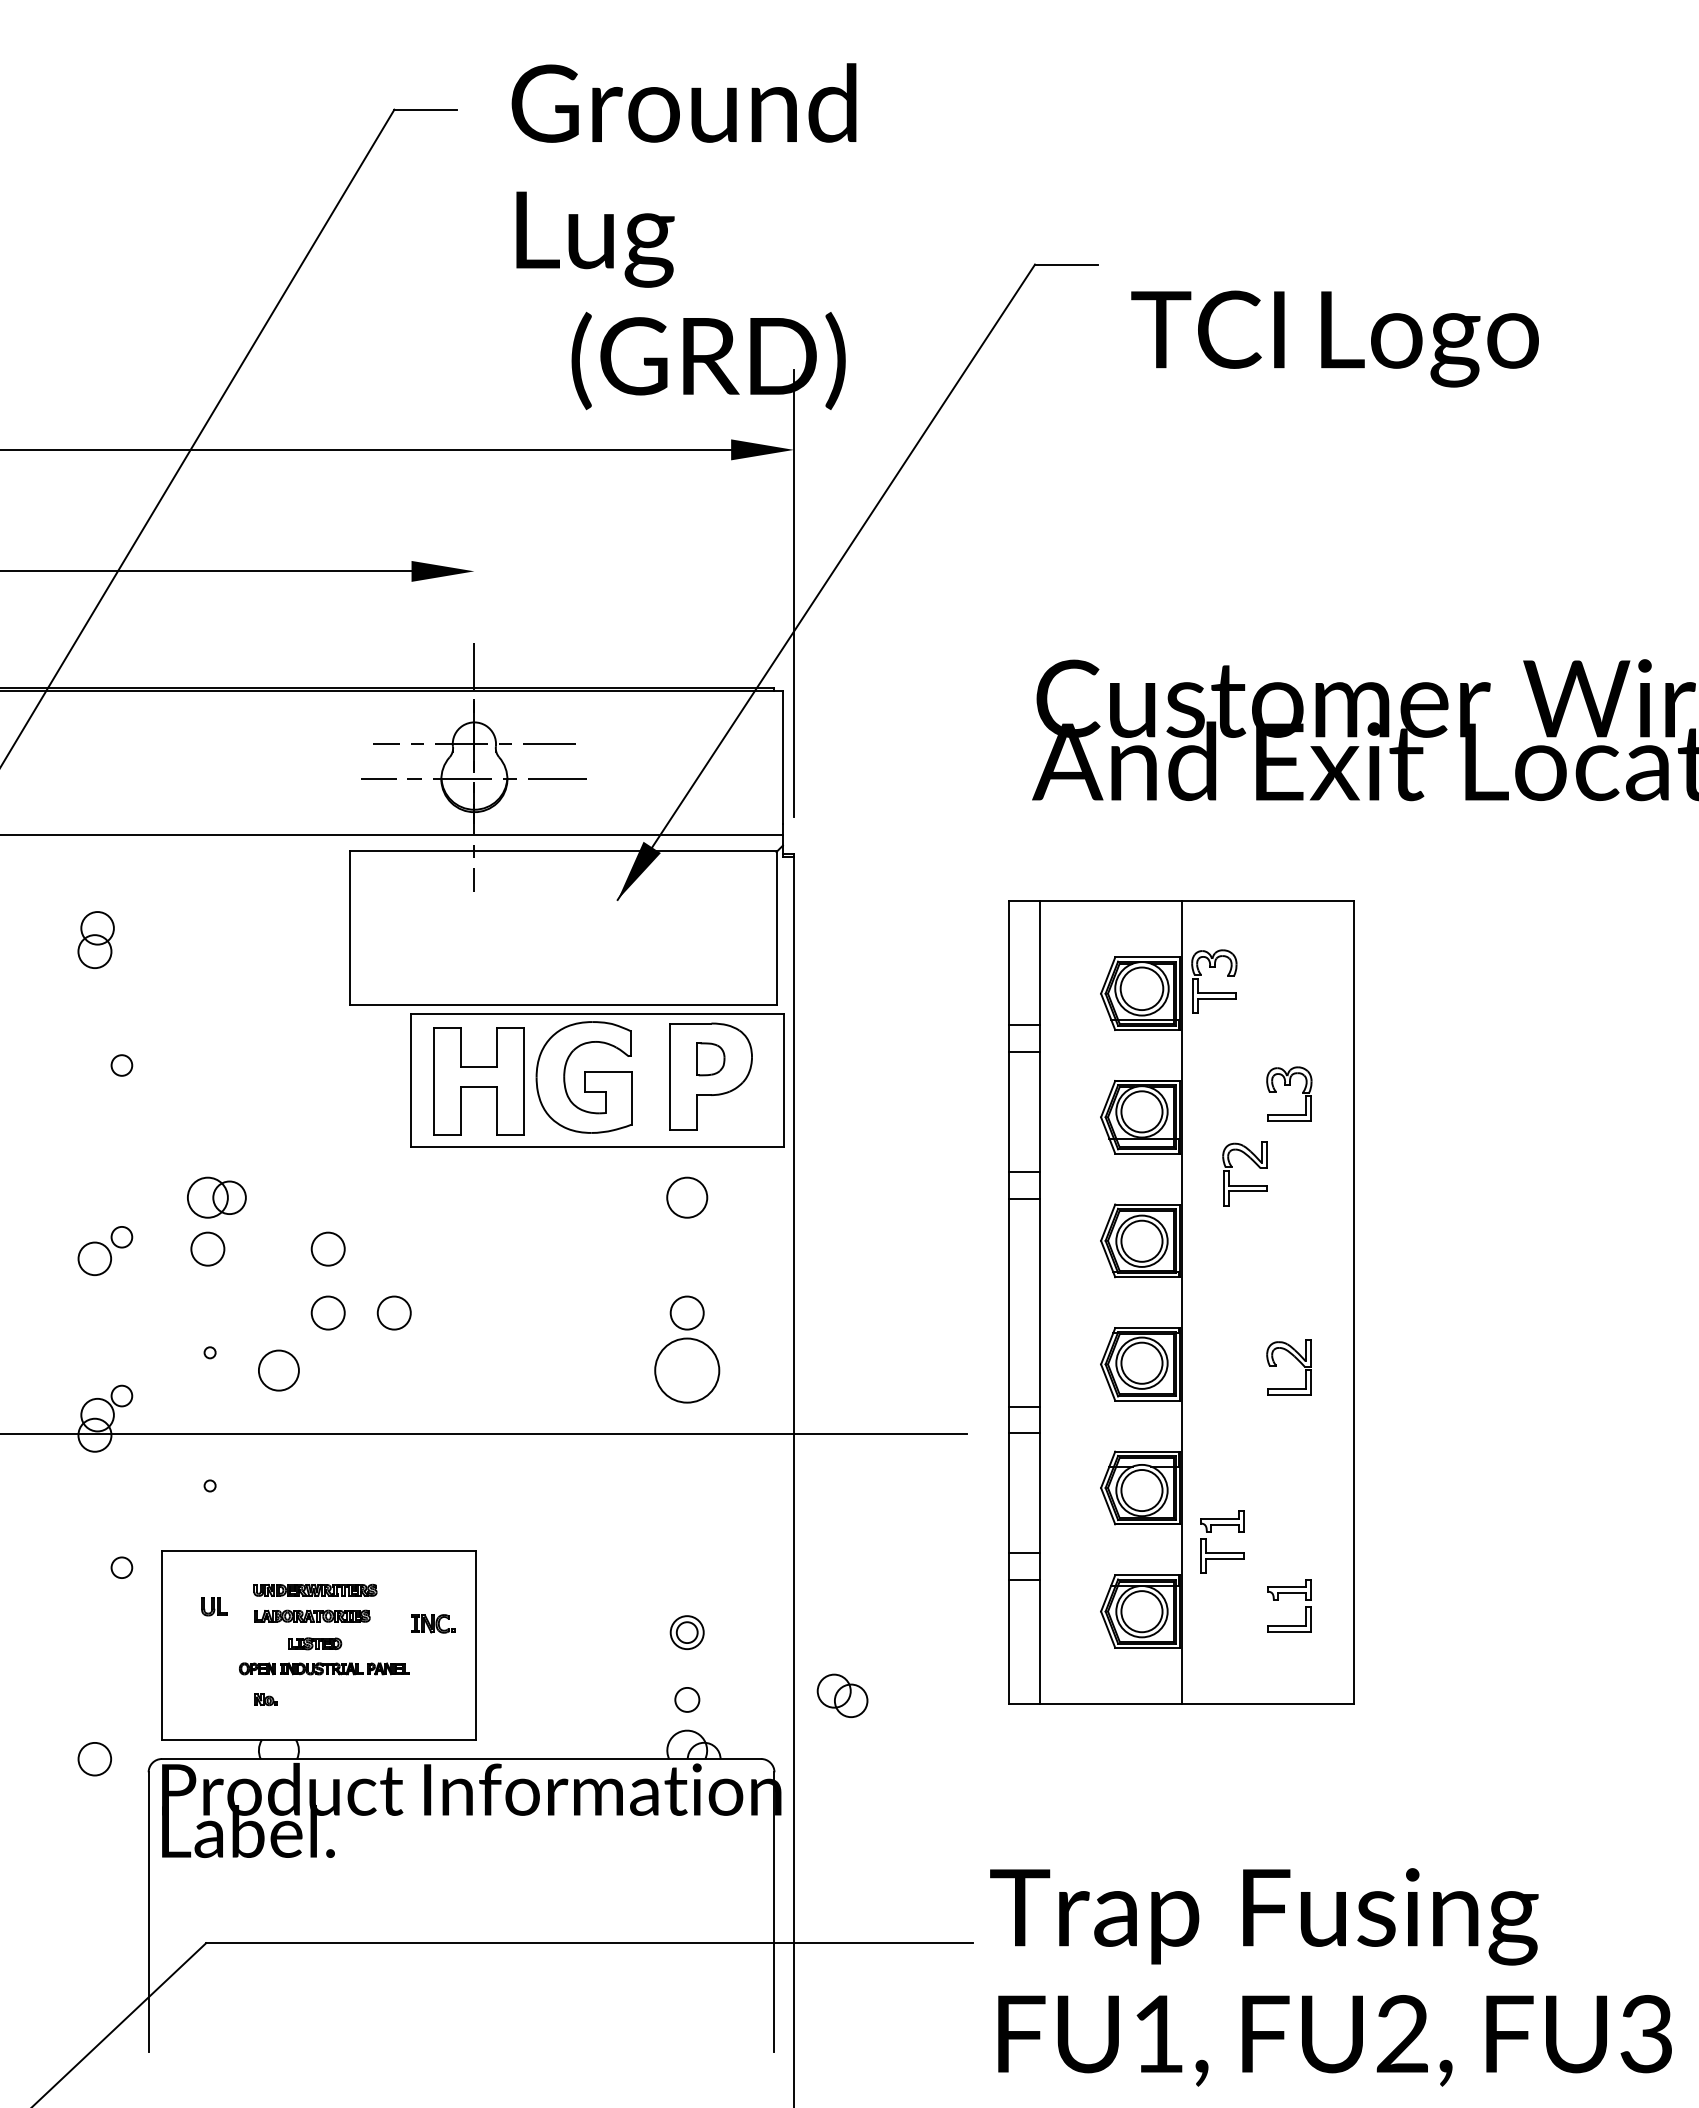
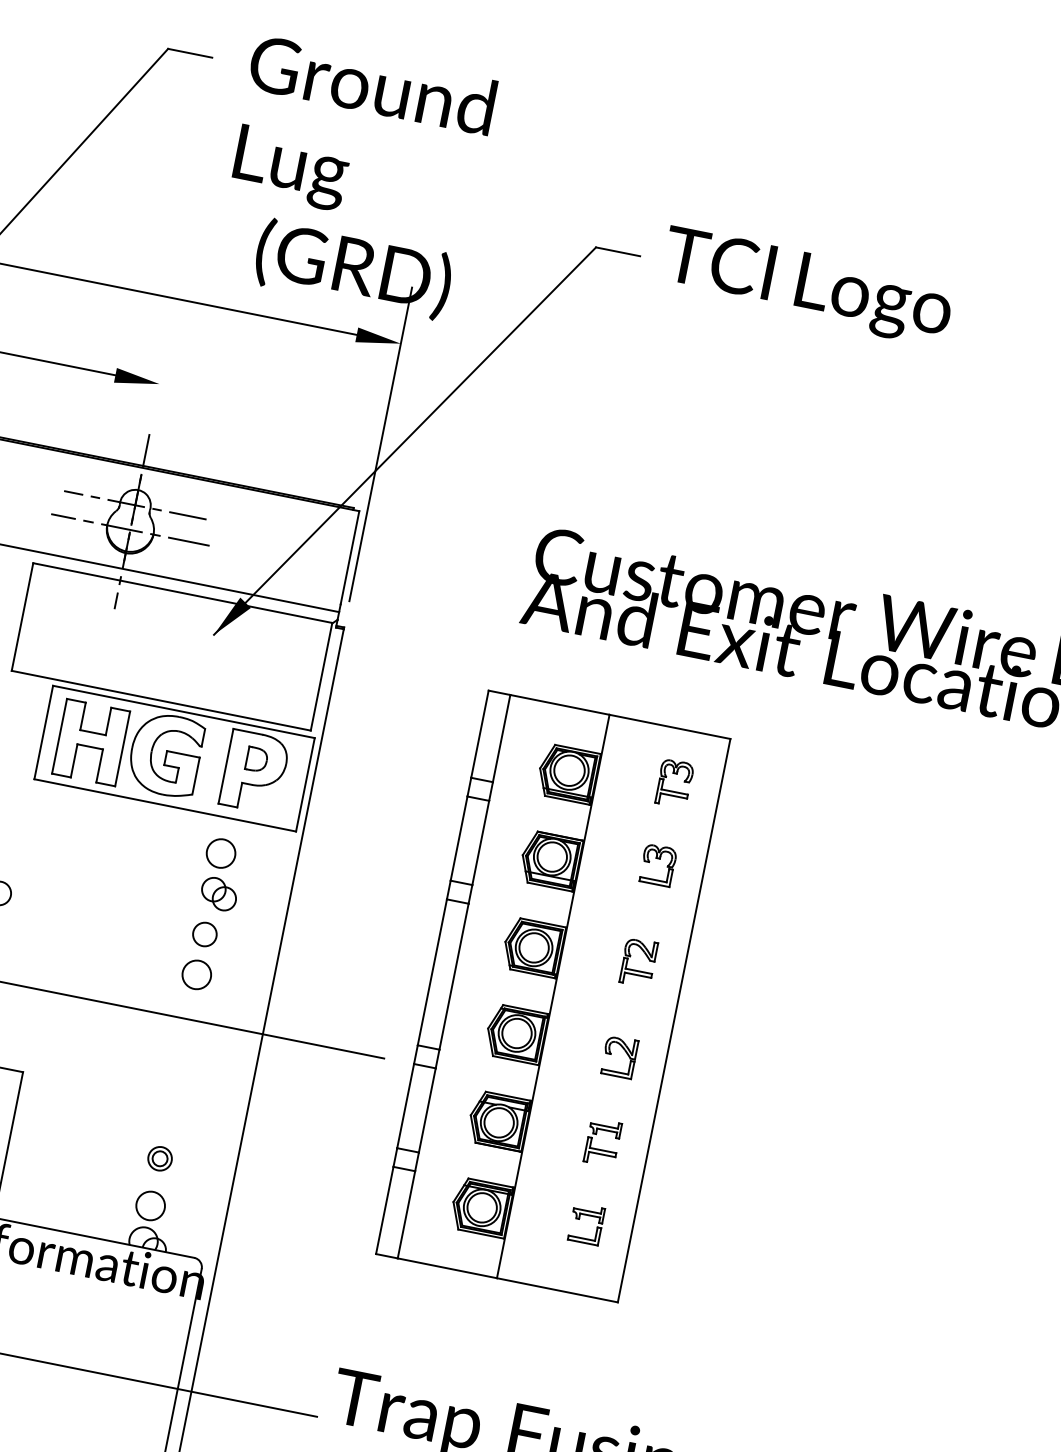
text: (1334, 338) -> (806, 286), moved
part: (1214, 992) -> (673, 791), moved
part: (1244, 1185) -> (636, 970), moved
circle: (687, 1370) -> (197, 974), size x0.62
part: (1222, 1552) -> (601, 1149), moved
part: (842, 1695) -> (219, 893), moved
circle: (687, 1699) -> (150, 1205), size x1.67

